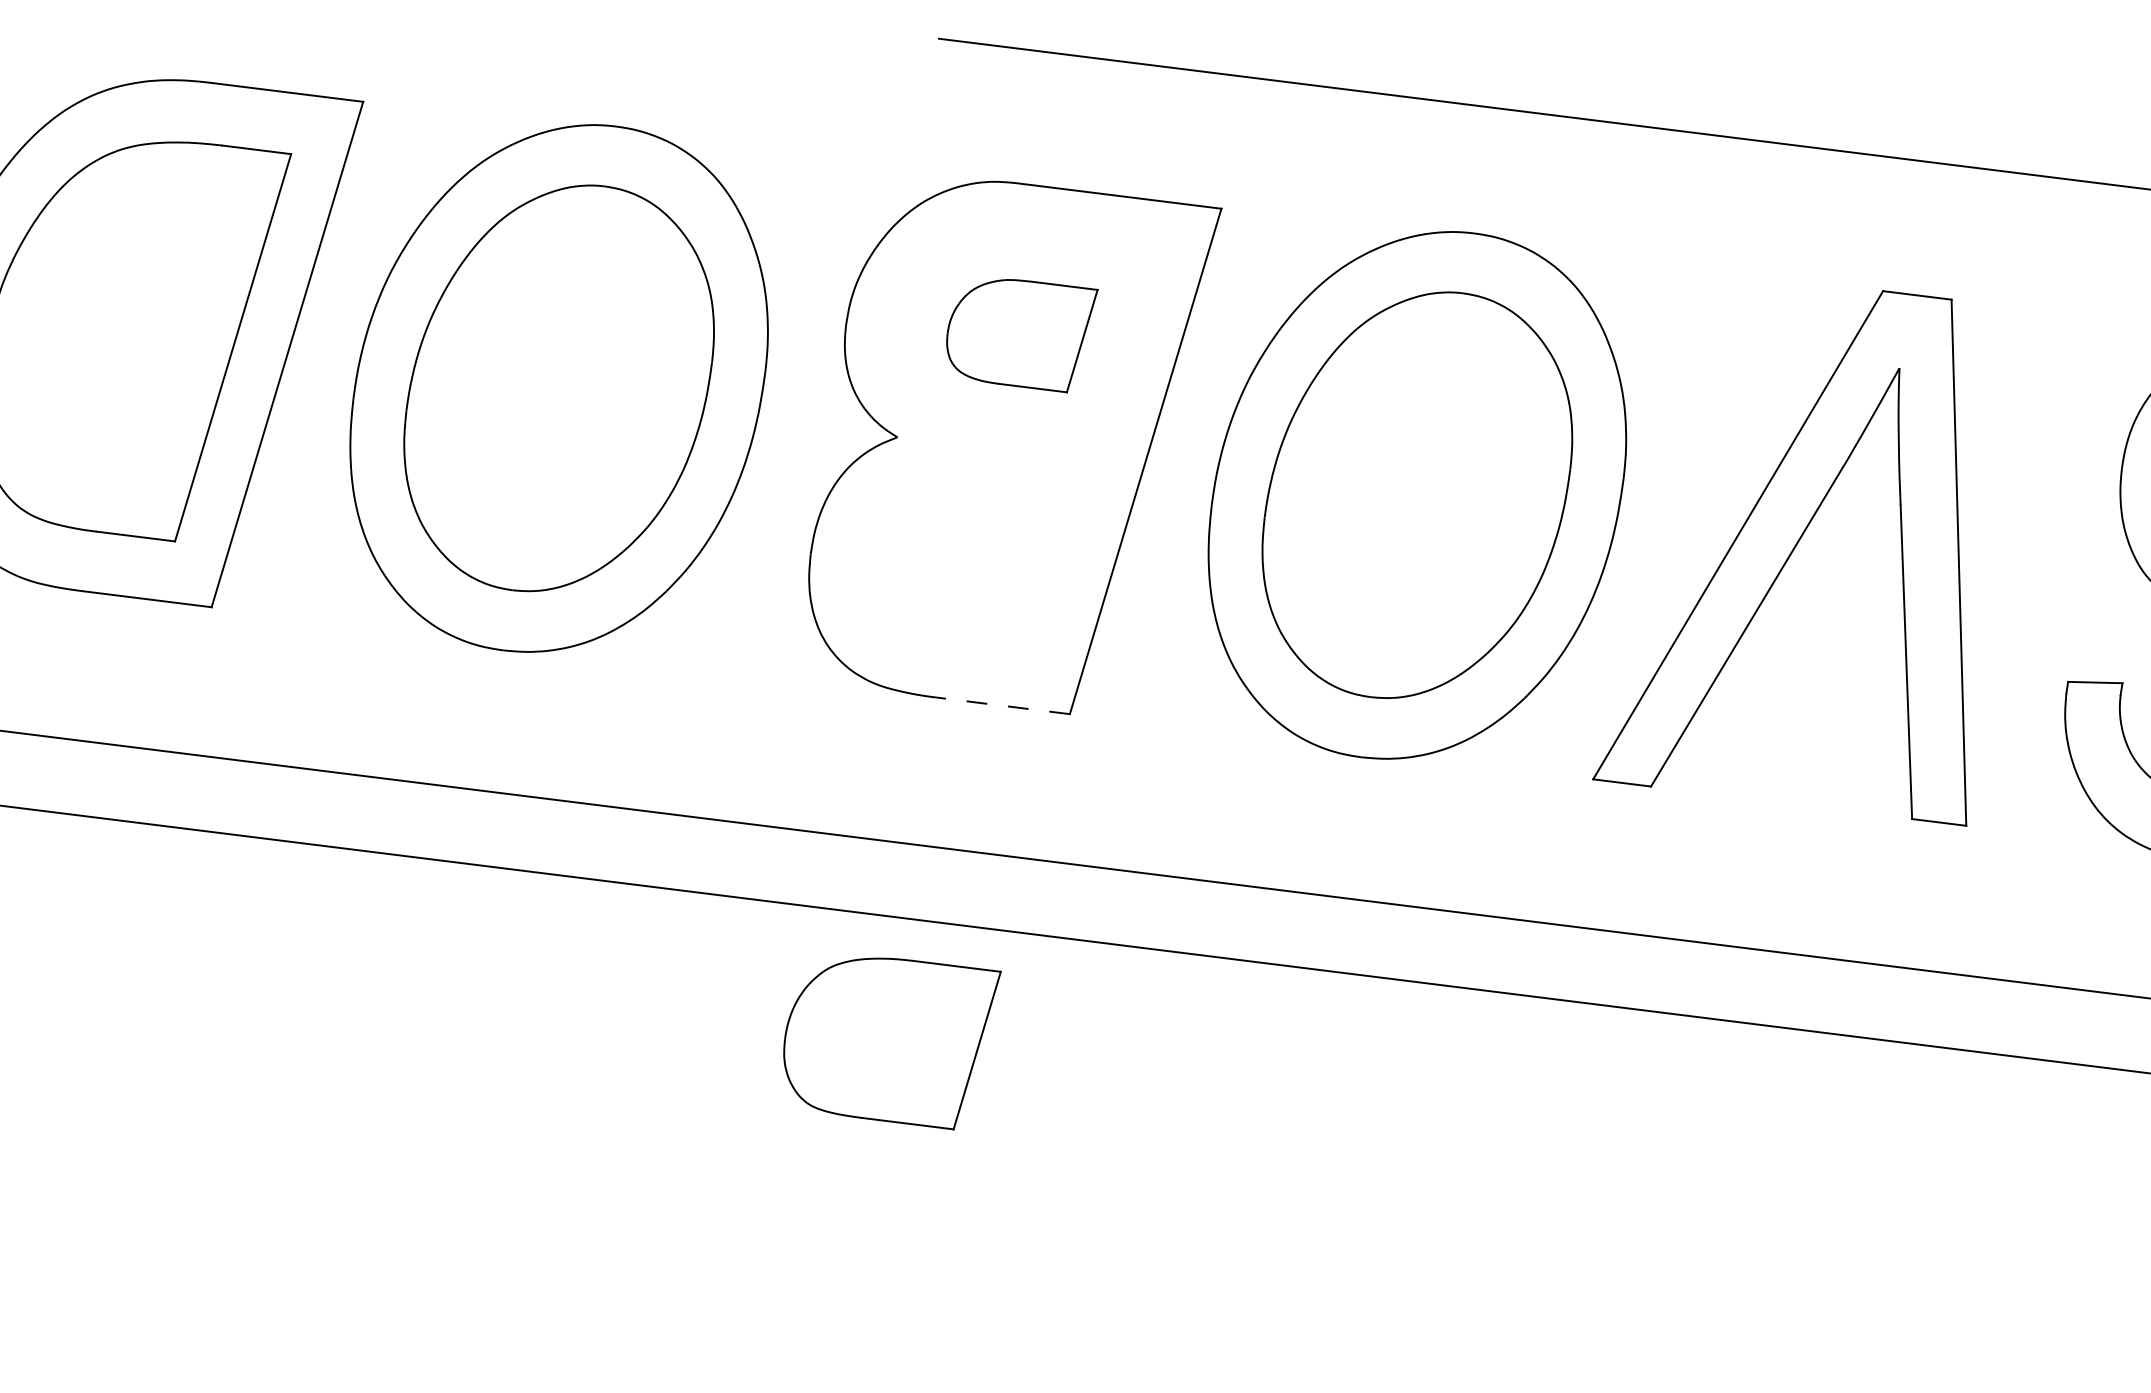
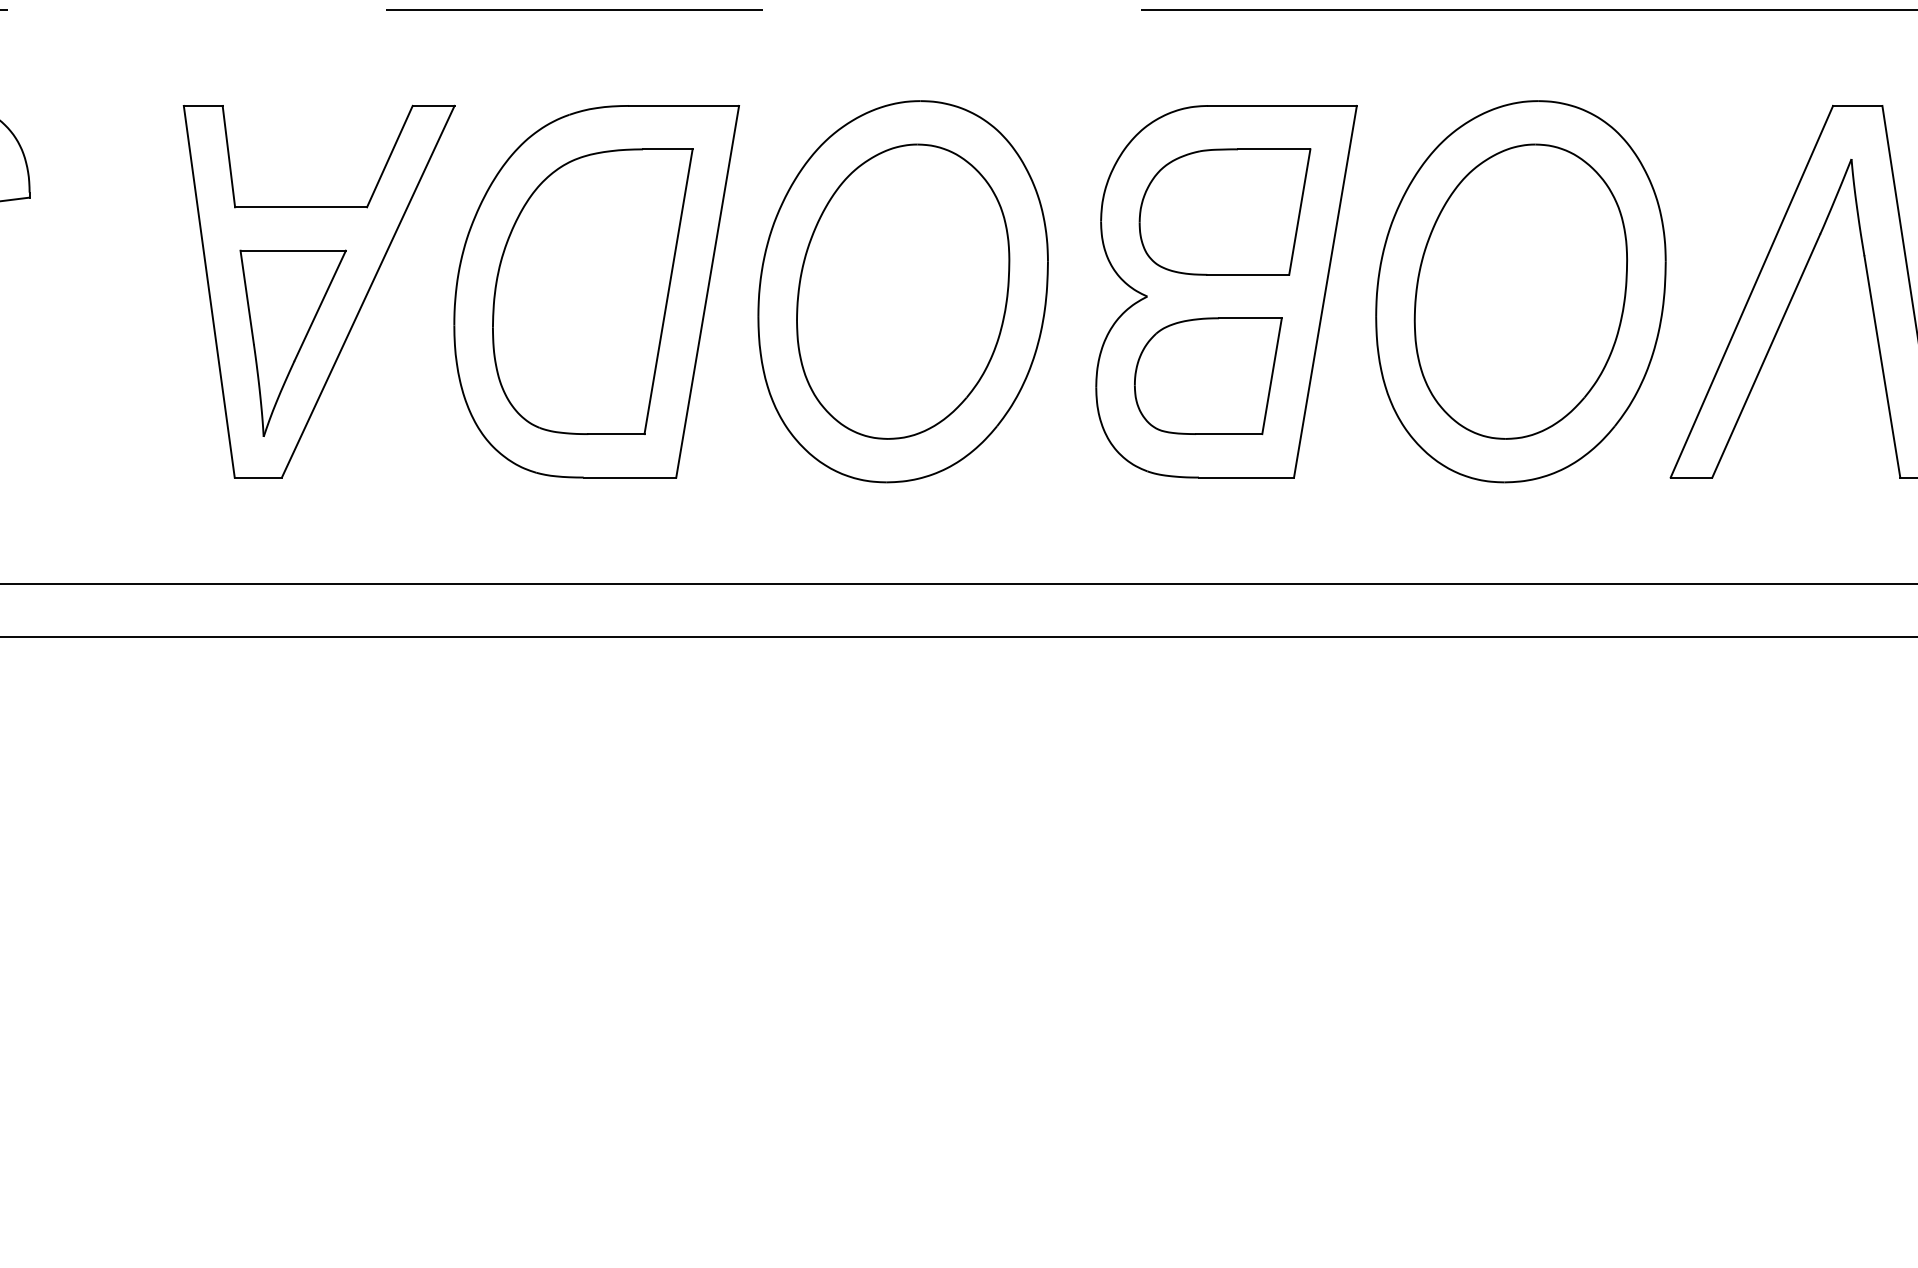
part: (1019, 332) -> (1224, 211), size x1.67
line: (1003, 705) -> (1246, 477), dashed -> solid
part: (888, 1039) -> (1208, 376), moved

